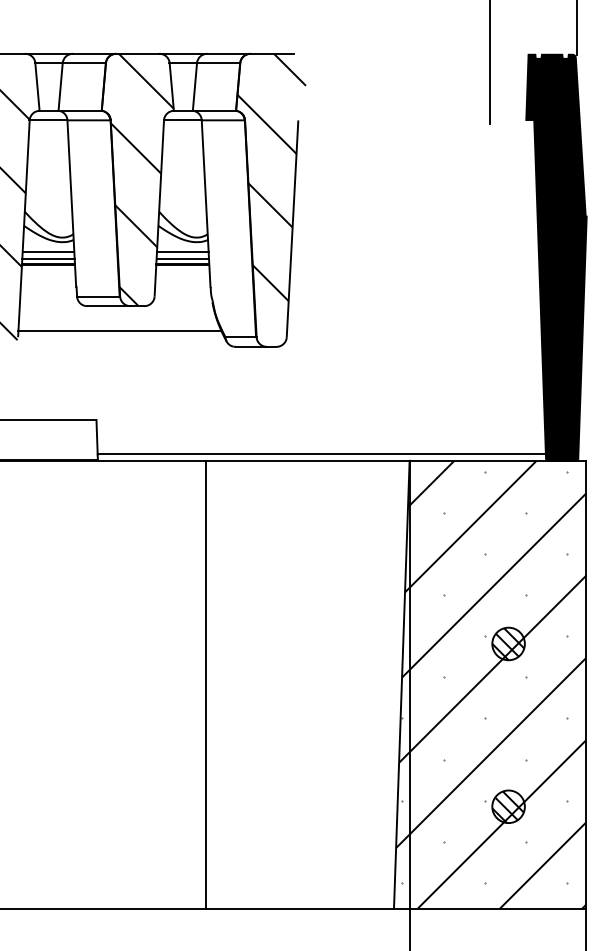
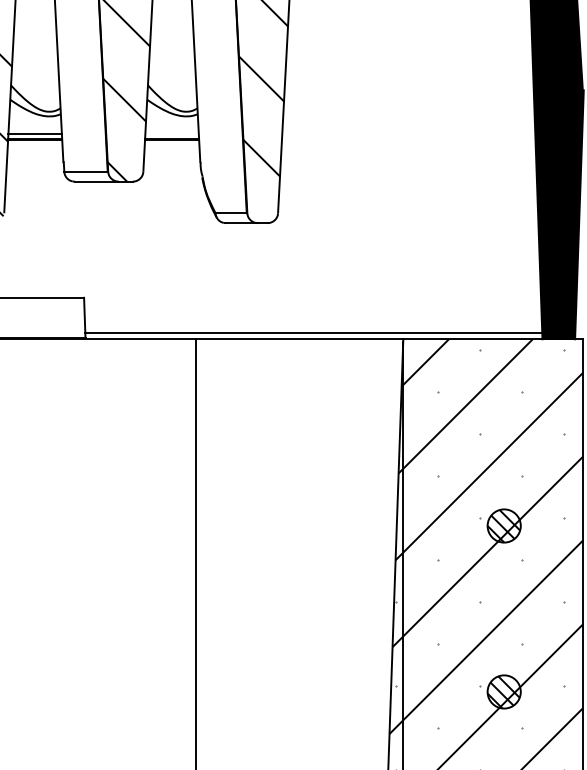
line: (48, 252) -> (35, 126), removed
line: (182, 252) -> (171, 126), removed
line: (182, 259) -> (171, 134), removed
line: (119, 330) -> (107, 206), removed

